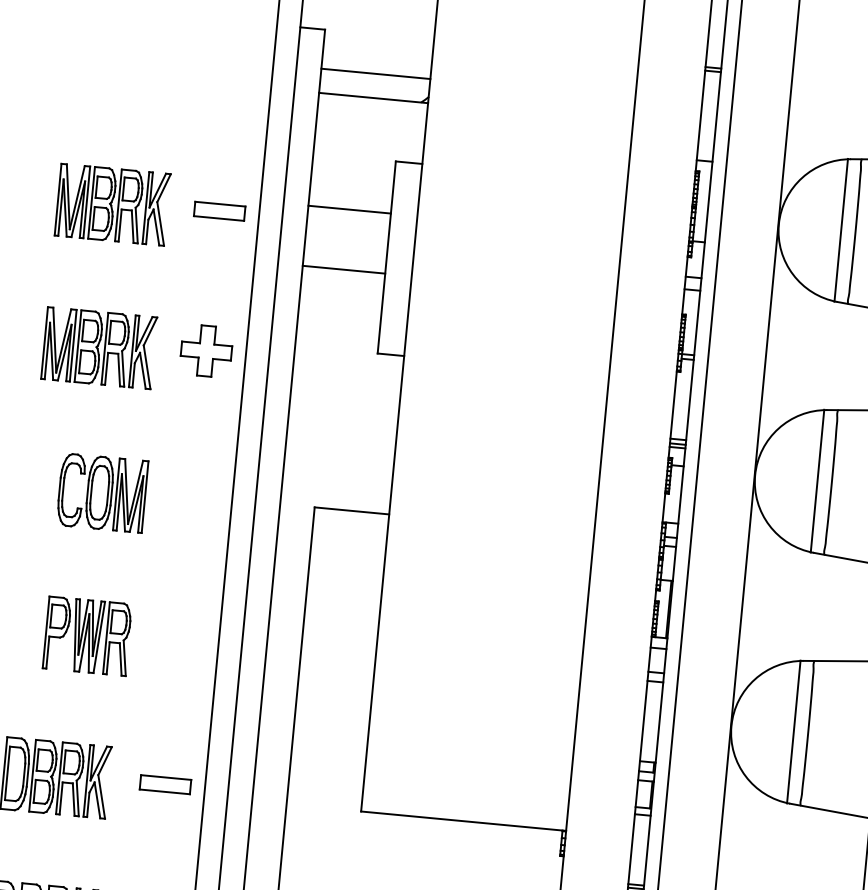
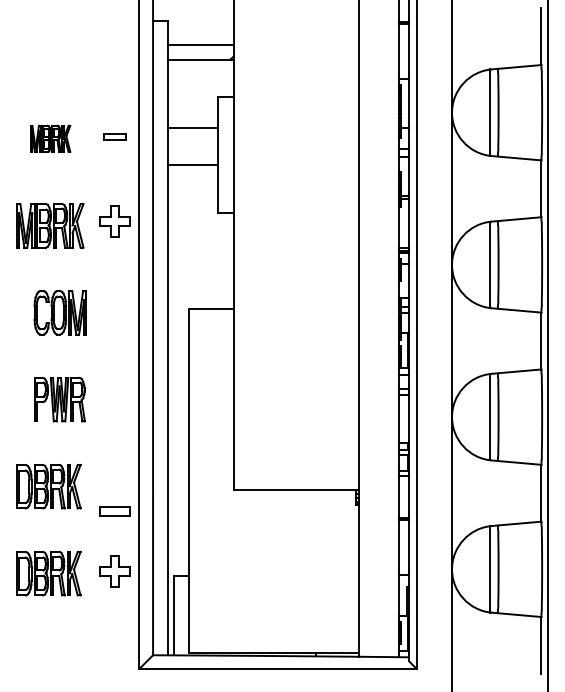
part: (113, 204) -> (50, 138), size x0.6
part: (218, 211) -> (114, 136), size x0.7
part: (164, 784) -> (114, 511), moved

